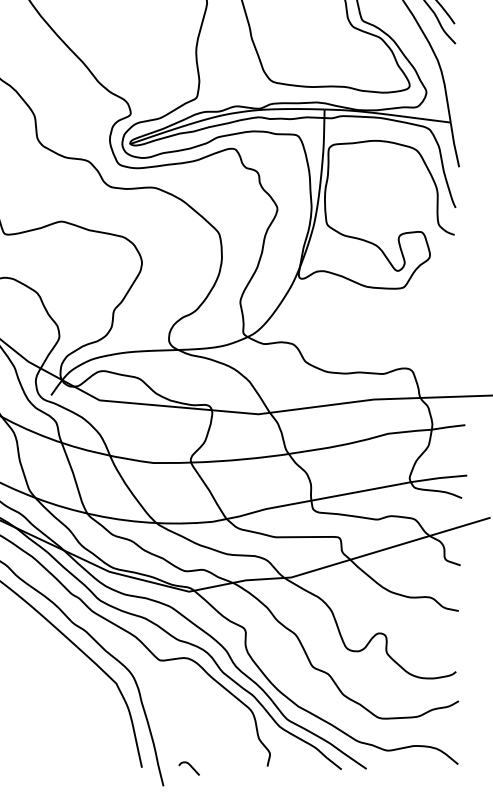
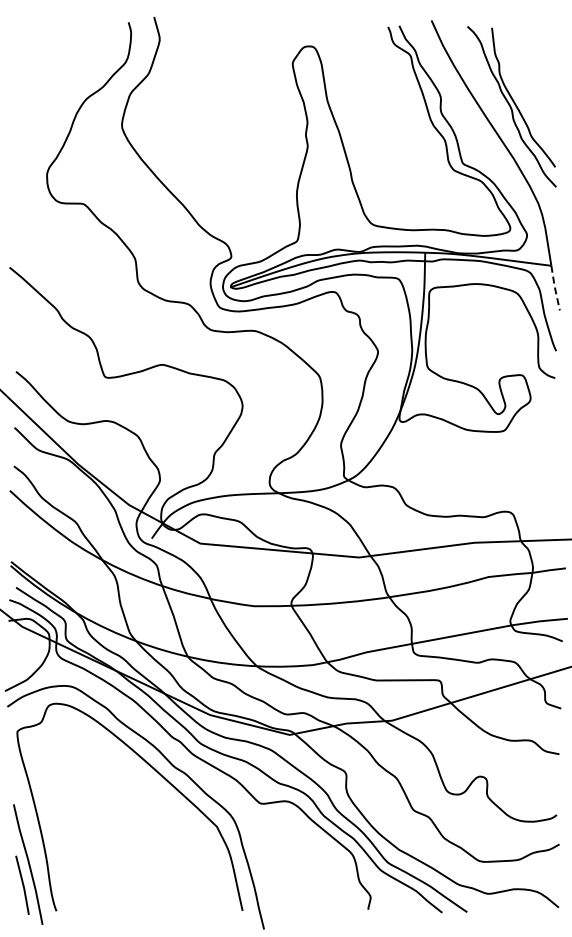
line: (453, 144) -> (554, 287), solid -> dashed
curve: (189, 766) -> (290, 909), removed

